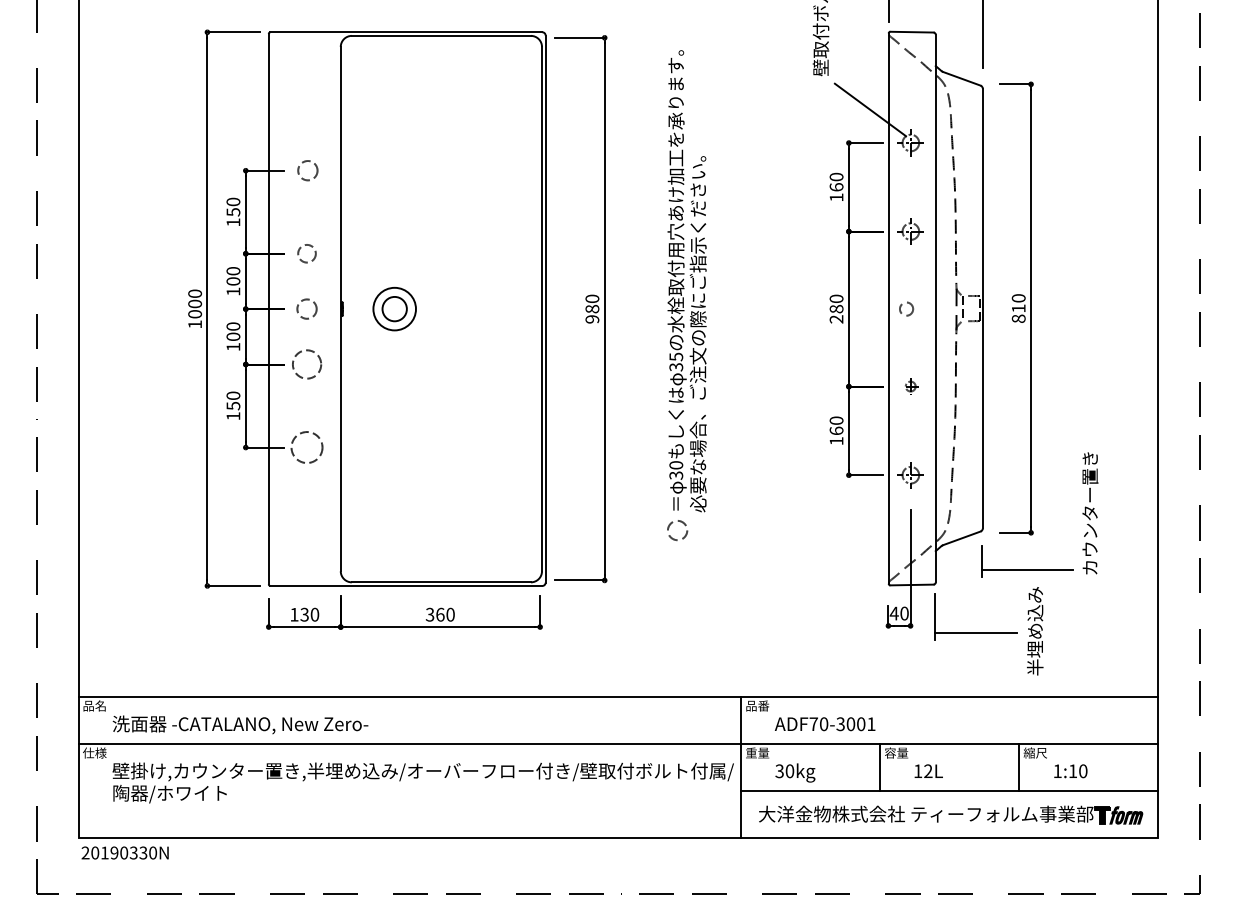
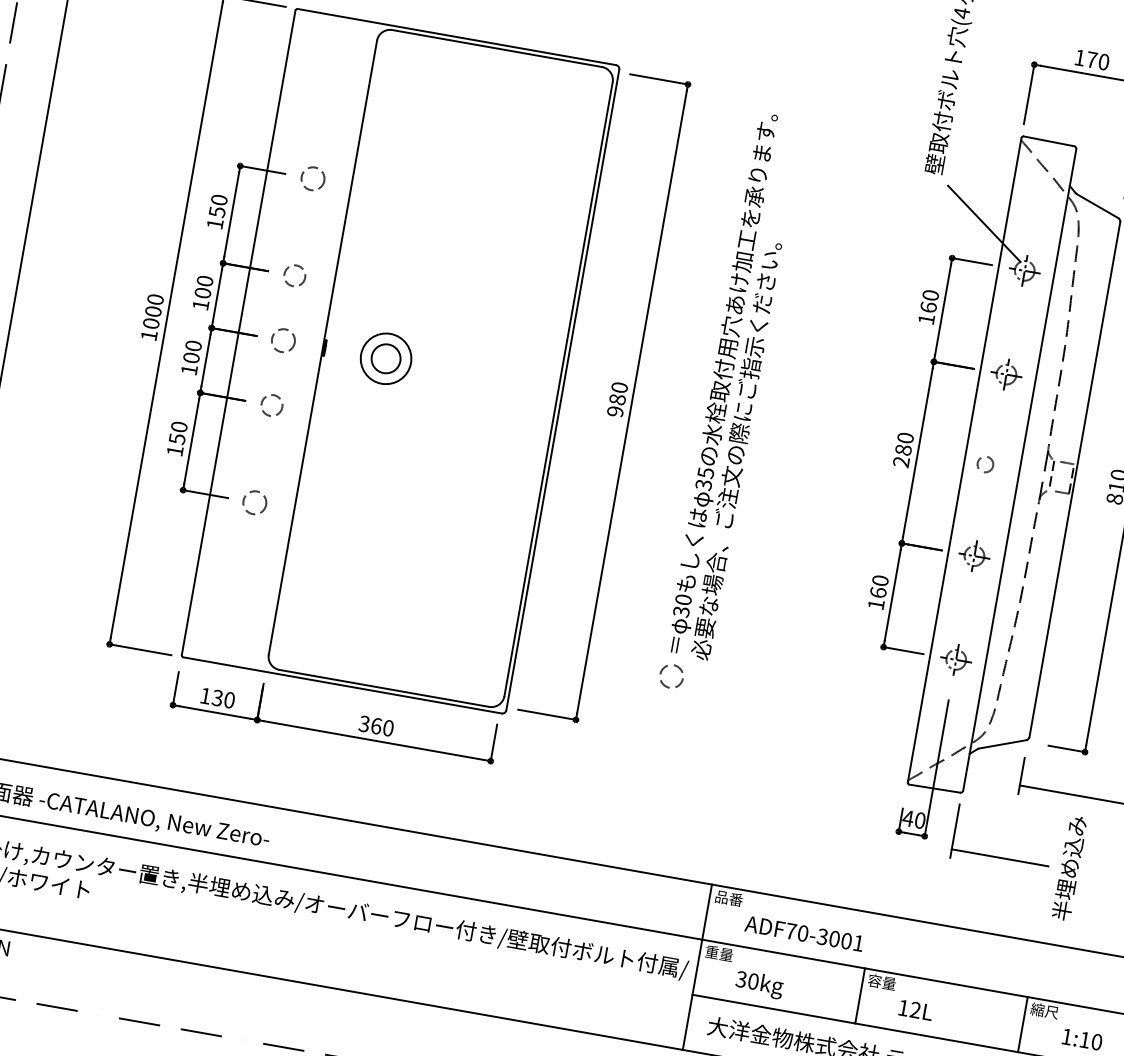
circle: (306, 364) -> (271, 405), size x0.62
part: (910, 386) -> (974, 555), size x1.67
circle: (306, 447) -> (254, 502), size x0.62

